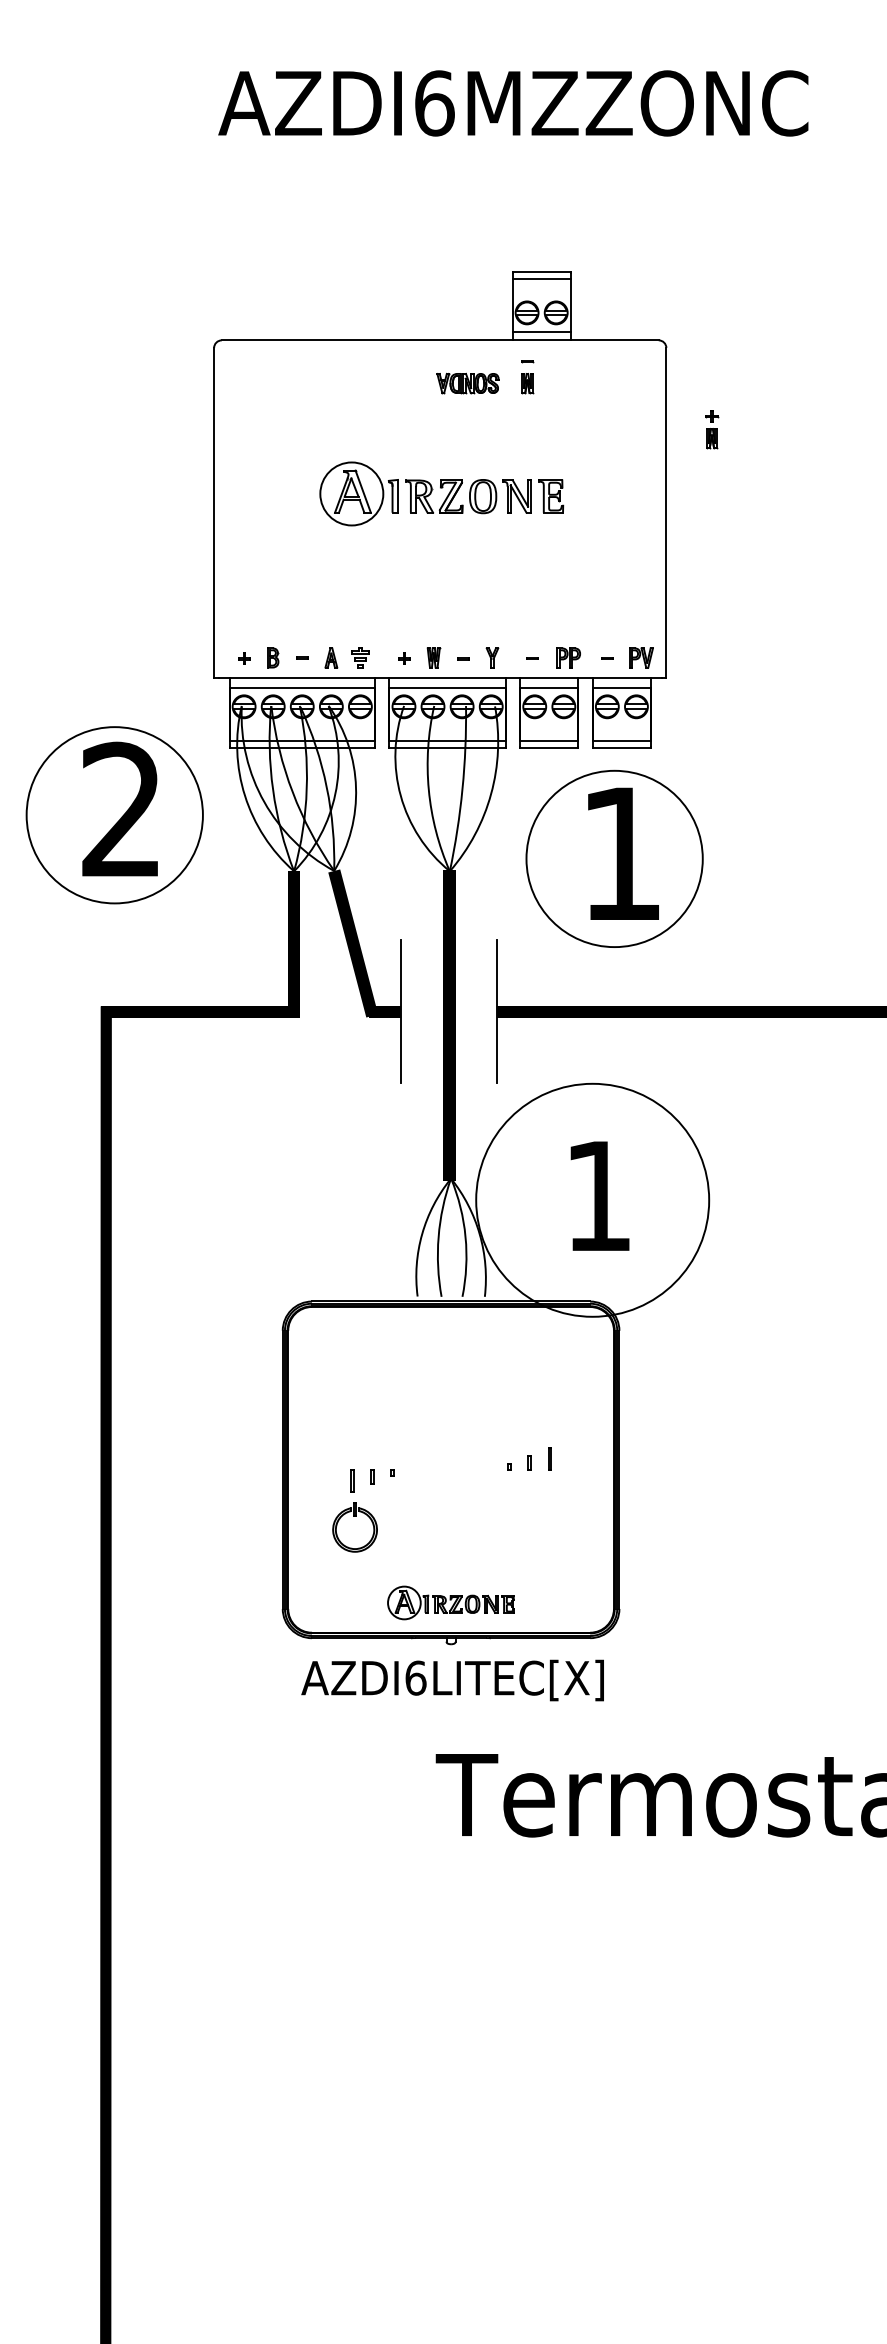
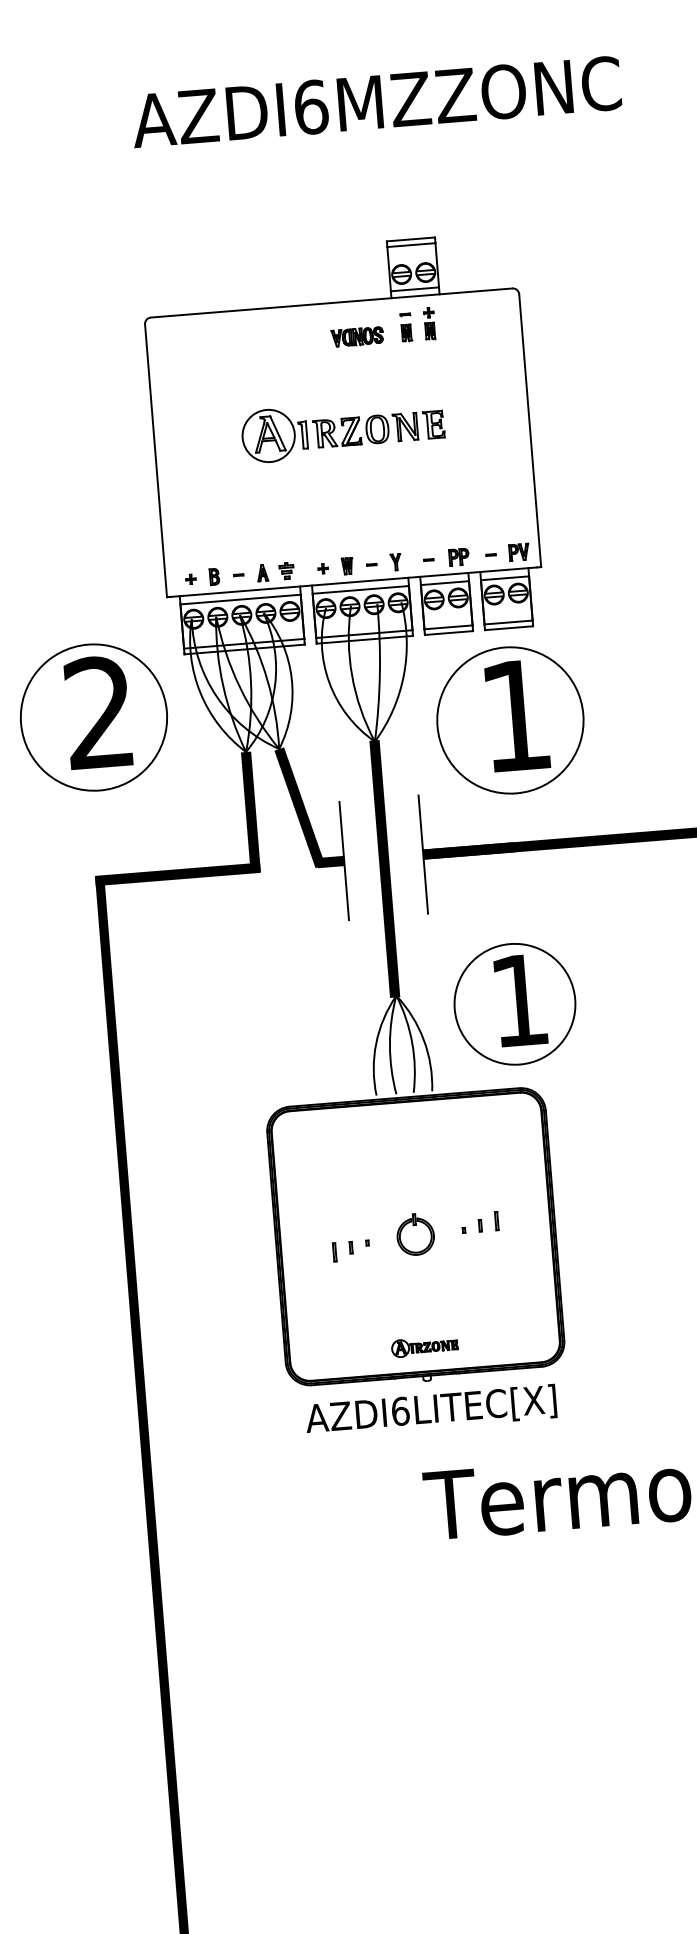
part: (712, 429) -> (430, 323), moved
circle: (592, 1200) -> (514, 1004), size x0.62
part: (354, 1516) -> (414, 1225), moved
part: (451, 1602) -> (424, 1346), size x0.62

